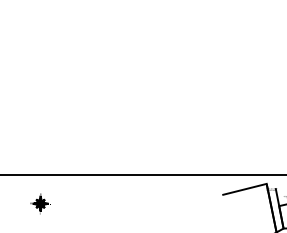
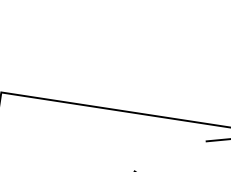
part: (40, 203) -> (46, 124), removed

